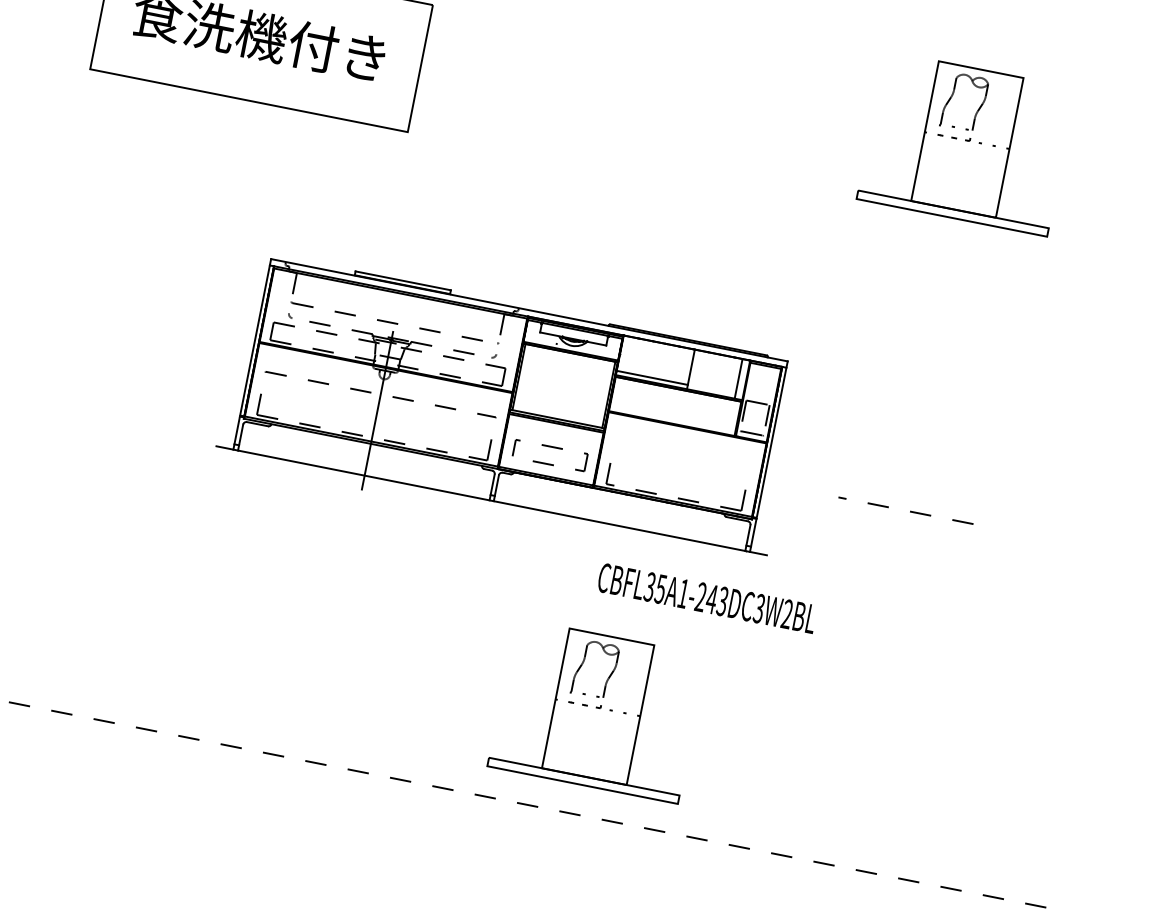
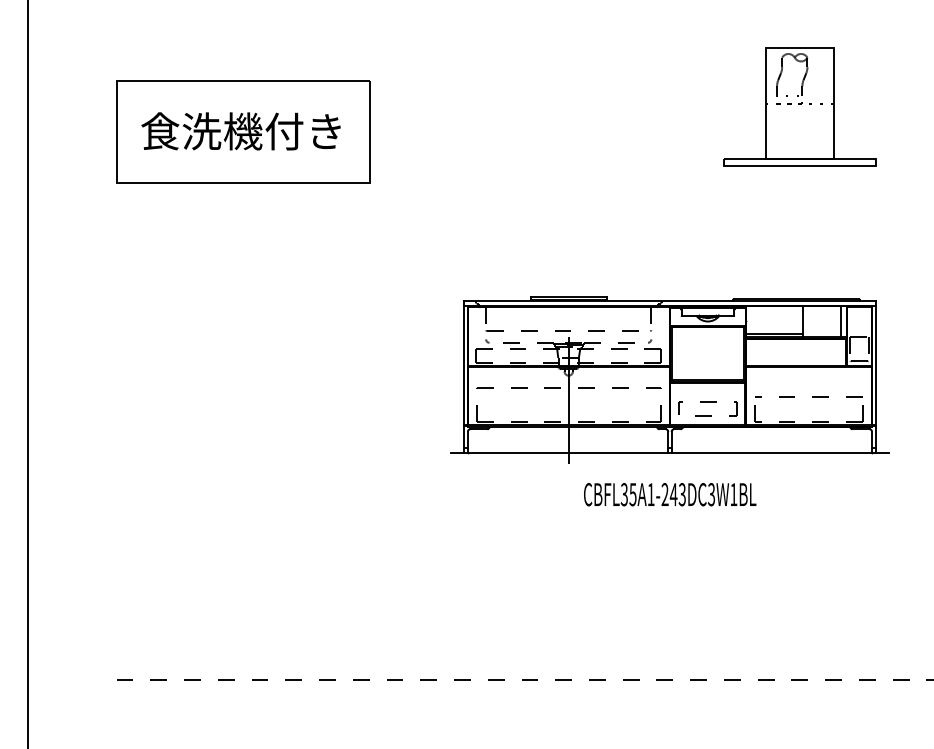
part: (509, 409) -> (669, 379), moved
text: (786, 614) -> (733, 494), CBFL35A1-243DC3W2BL -> CBFL35A1-243DC3W1BL
part: (596, 710) -> (602, 597), removed

